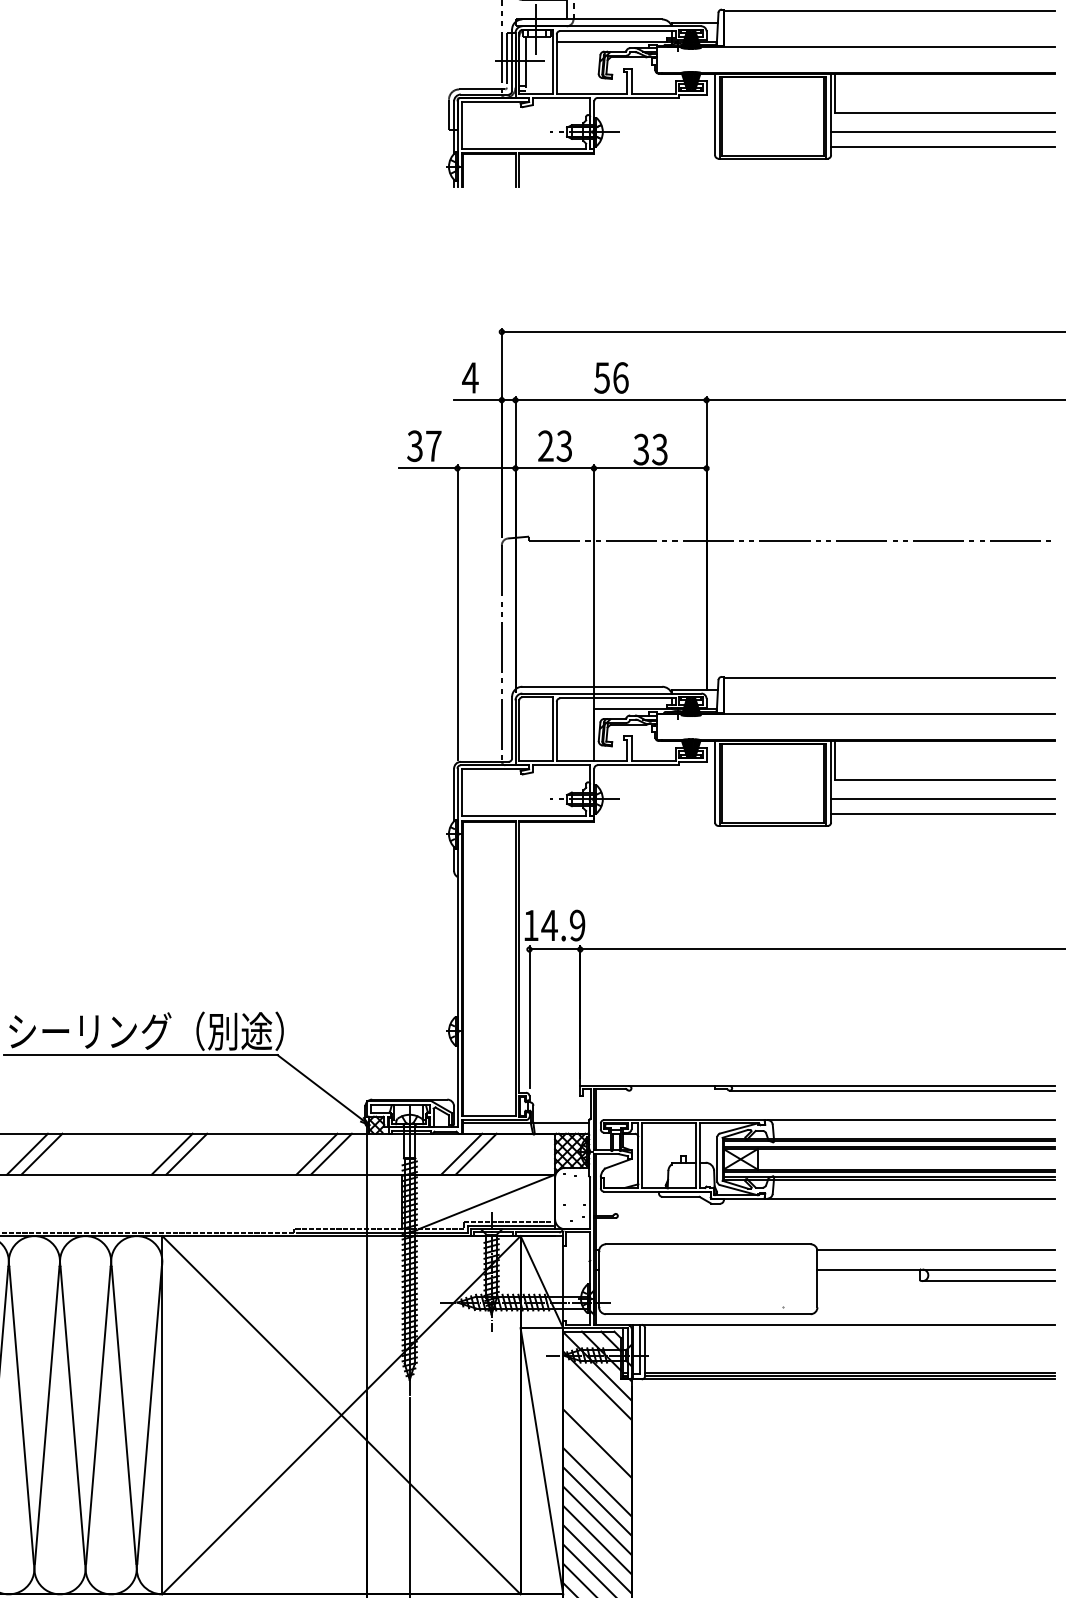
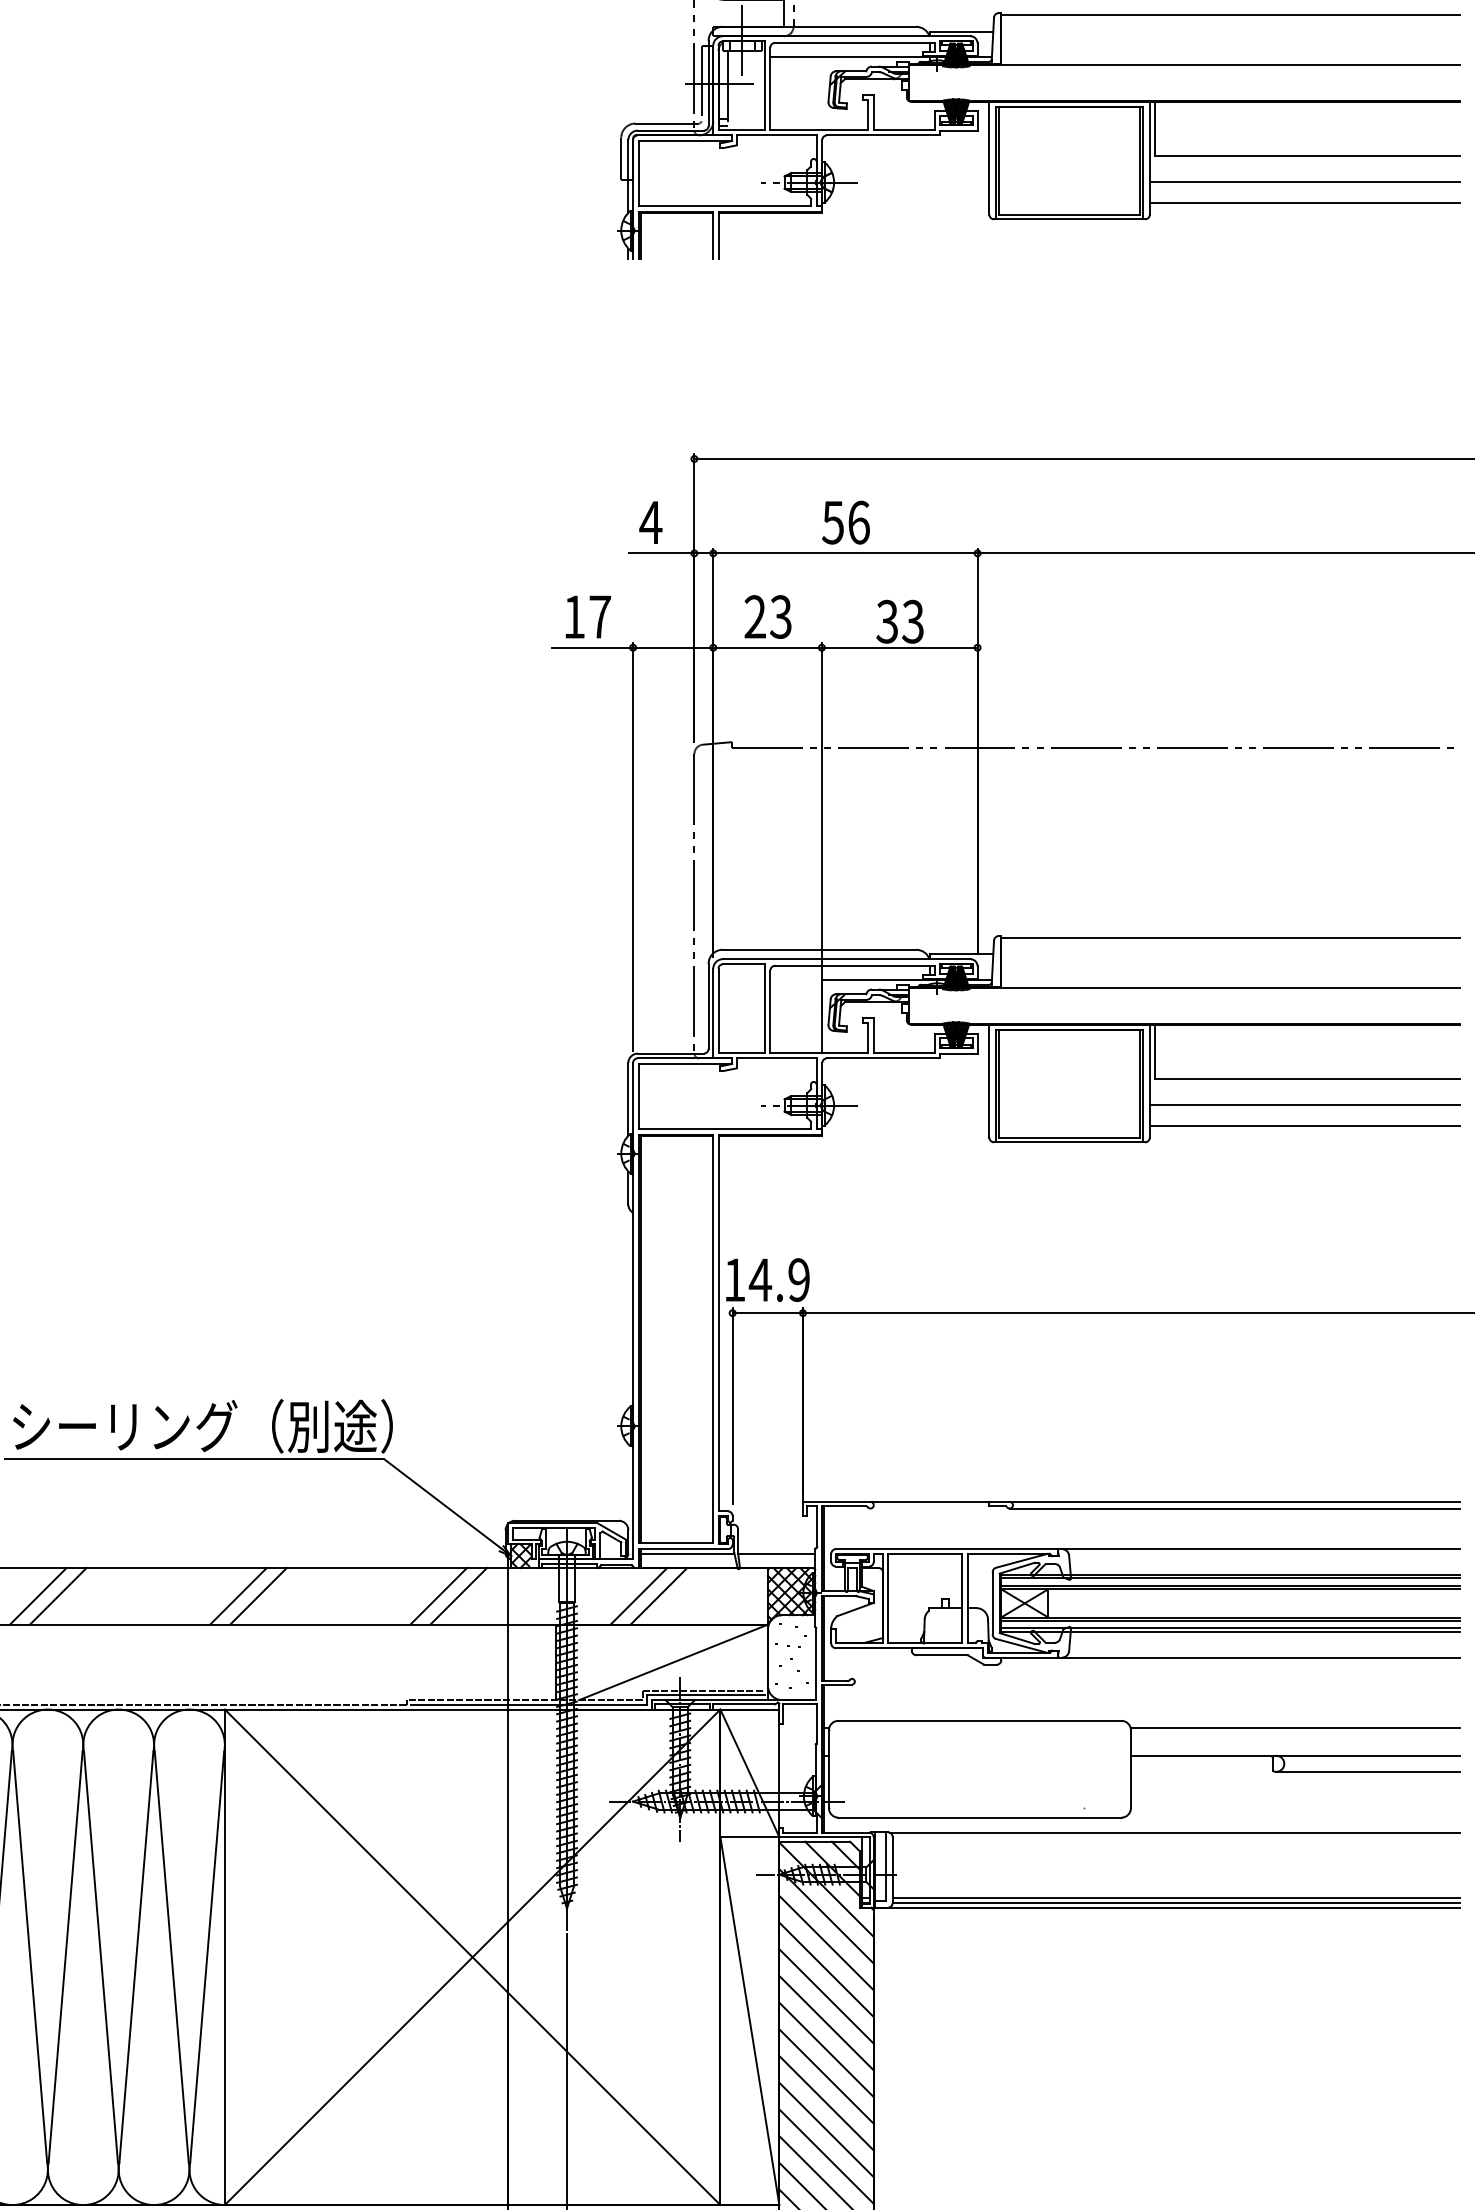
text: (414, 445) -> (573, 616), 37 -> 17
line: (597, 1404) -> (826, 1942), added
line: (597, 1424) -> (826, 1969), added
line: (597, 1462) -> (826, 2022), added

